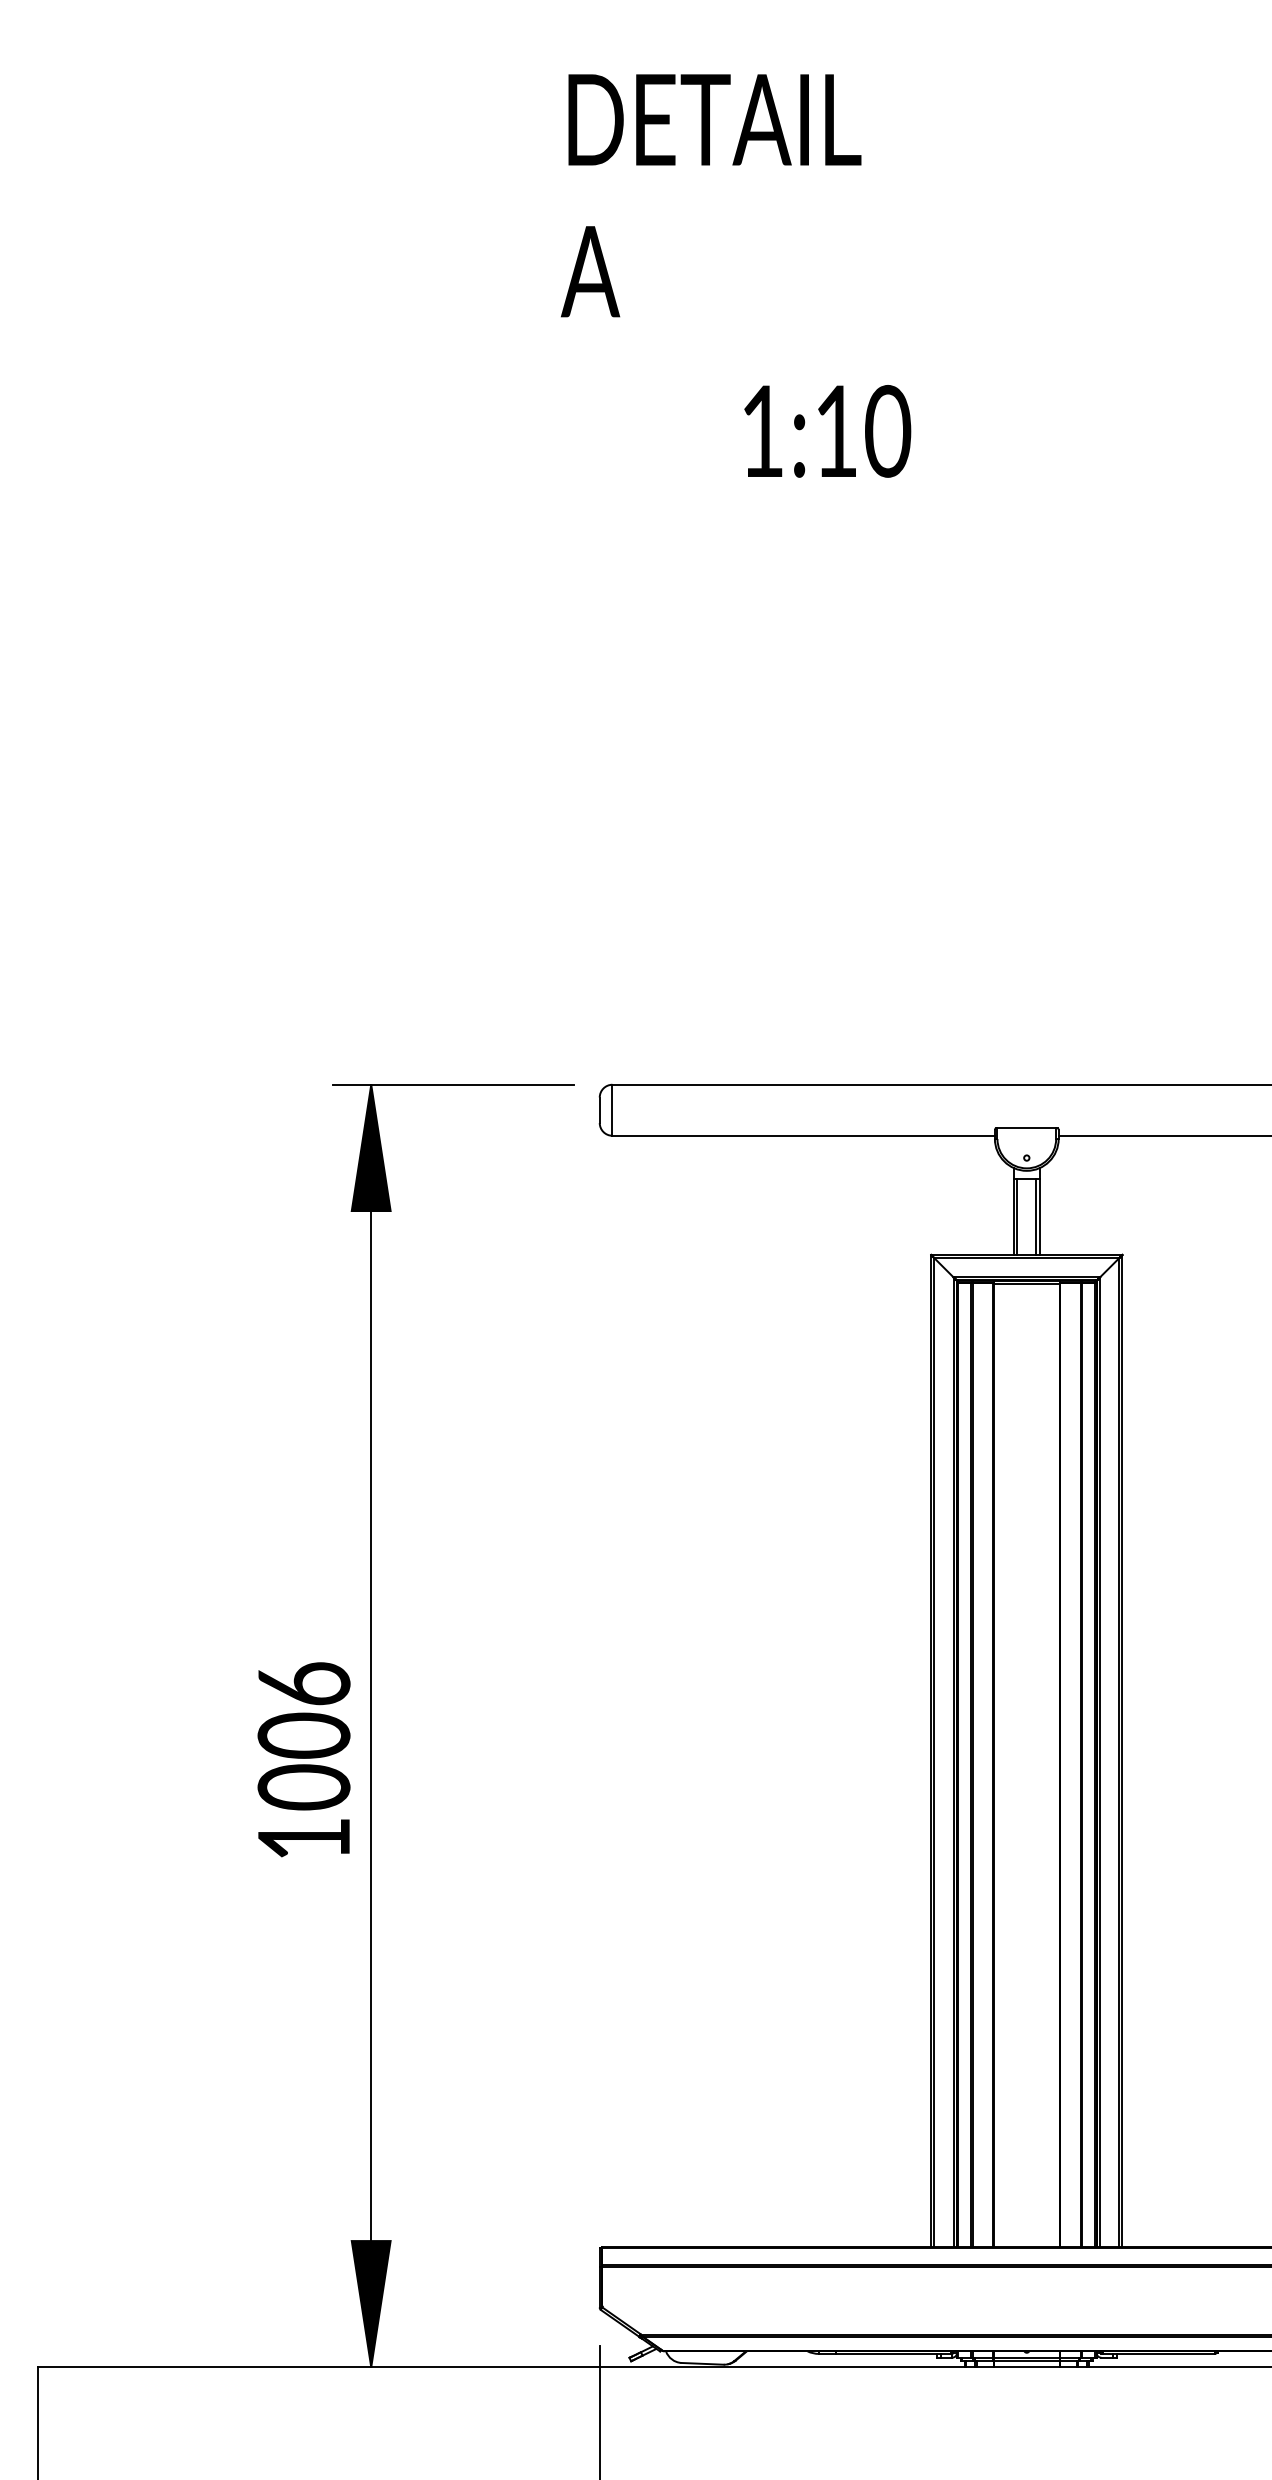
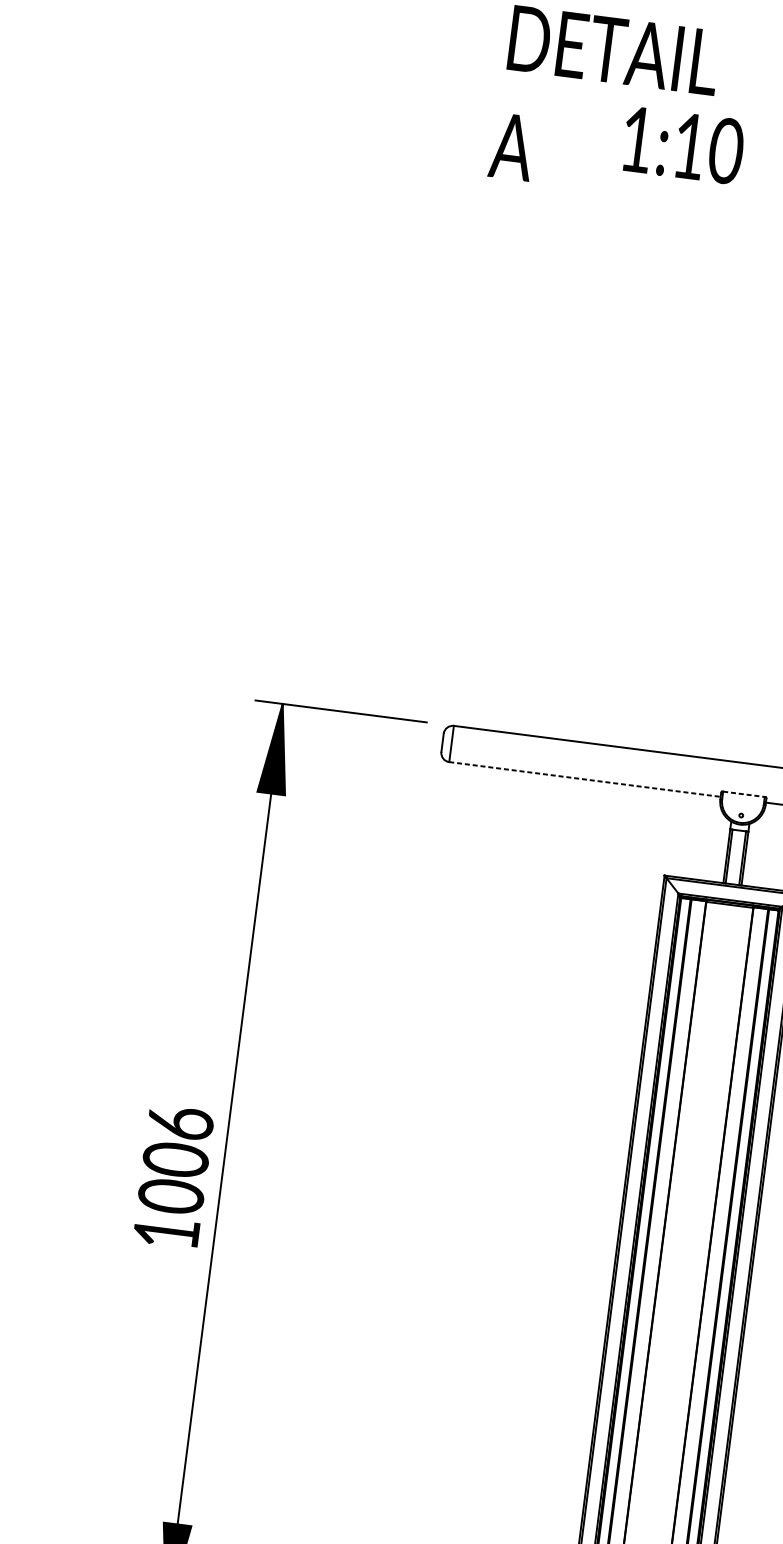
text: (827, 431) -> (683, 145), moved
line: (1027, 1128) -> (744, 794), solid -> dashed
line: (804, 1135) -> (585, 779), solid -> dashed

